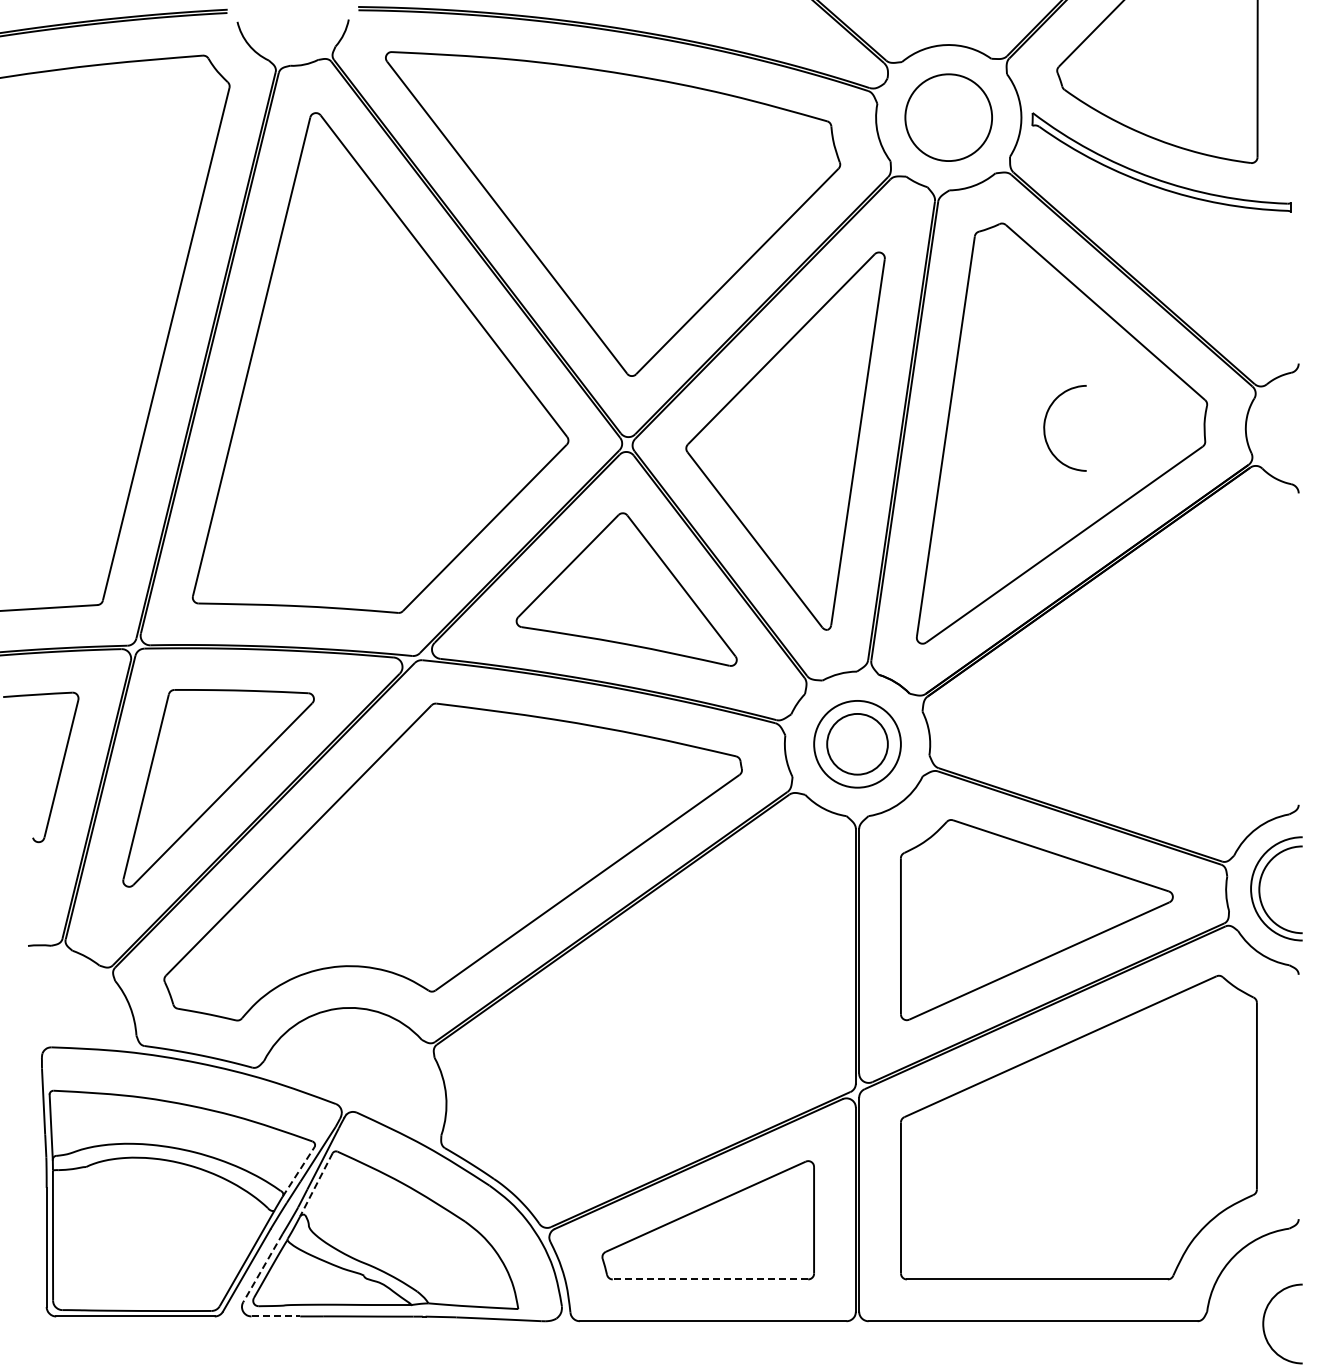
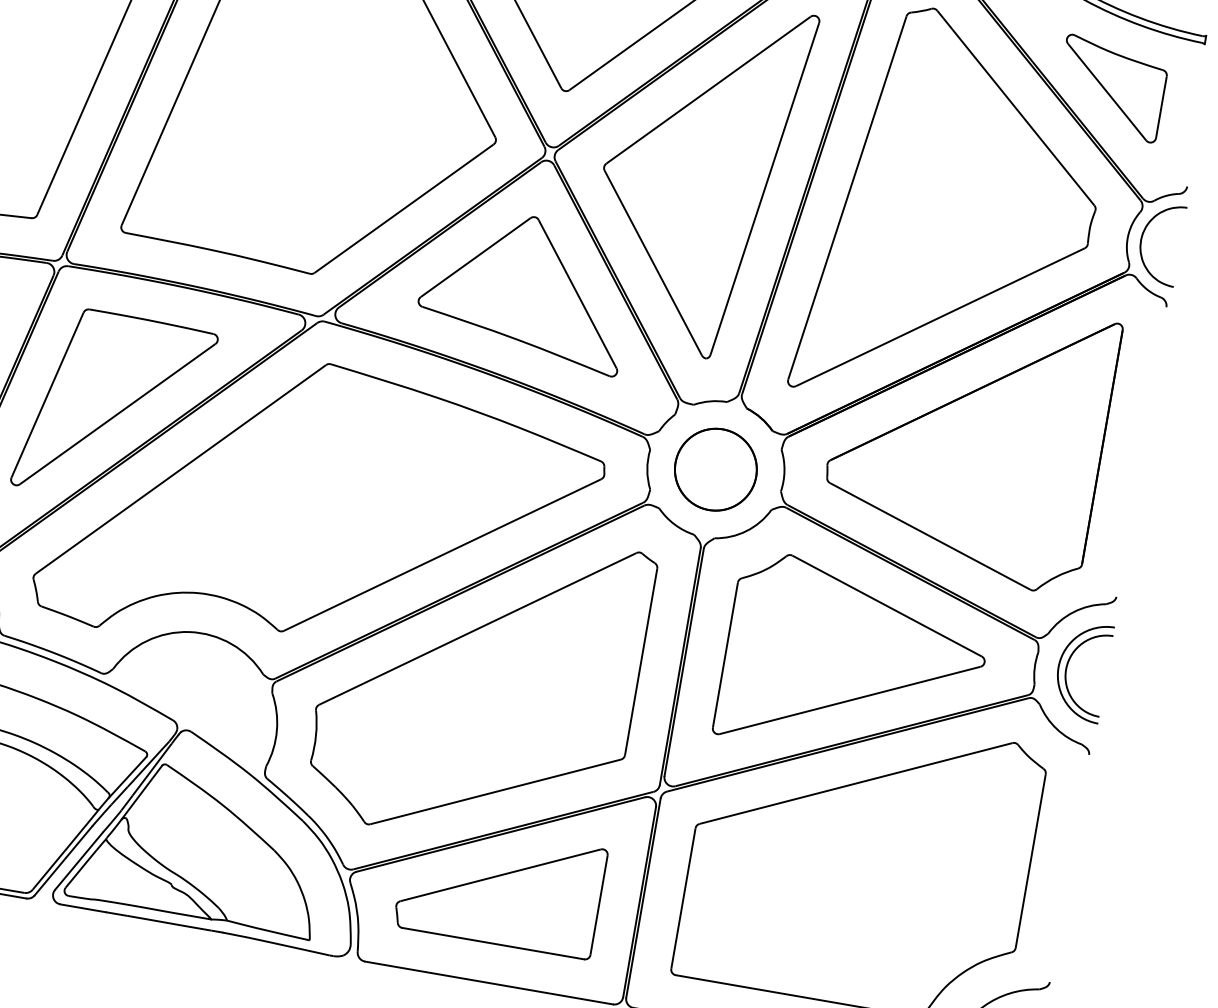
part: (1201, 274) -> (1111, 88), added
curve: (1045, 428) -> (1142, 240), moved
part: (1115, 666) -> (968, 438), added
circle: (857, 743) -> (715, 468), size x1.43
part: (648, 1010) -> (478, 683), added
line: (299, 1171) -> (128, 777), dashed -> solid
line: (316, 1184) -> (142, 792), dashed -> solid
line: (262, 1268) -> (78, 861), dashed -> solid
line: (710, 1279) -> (493, 943), dashed -> solid
line: (276, 1316) -> (83, 908), dashed -> solid

